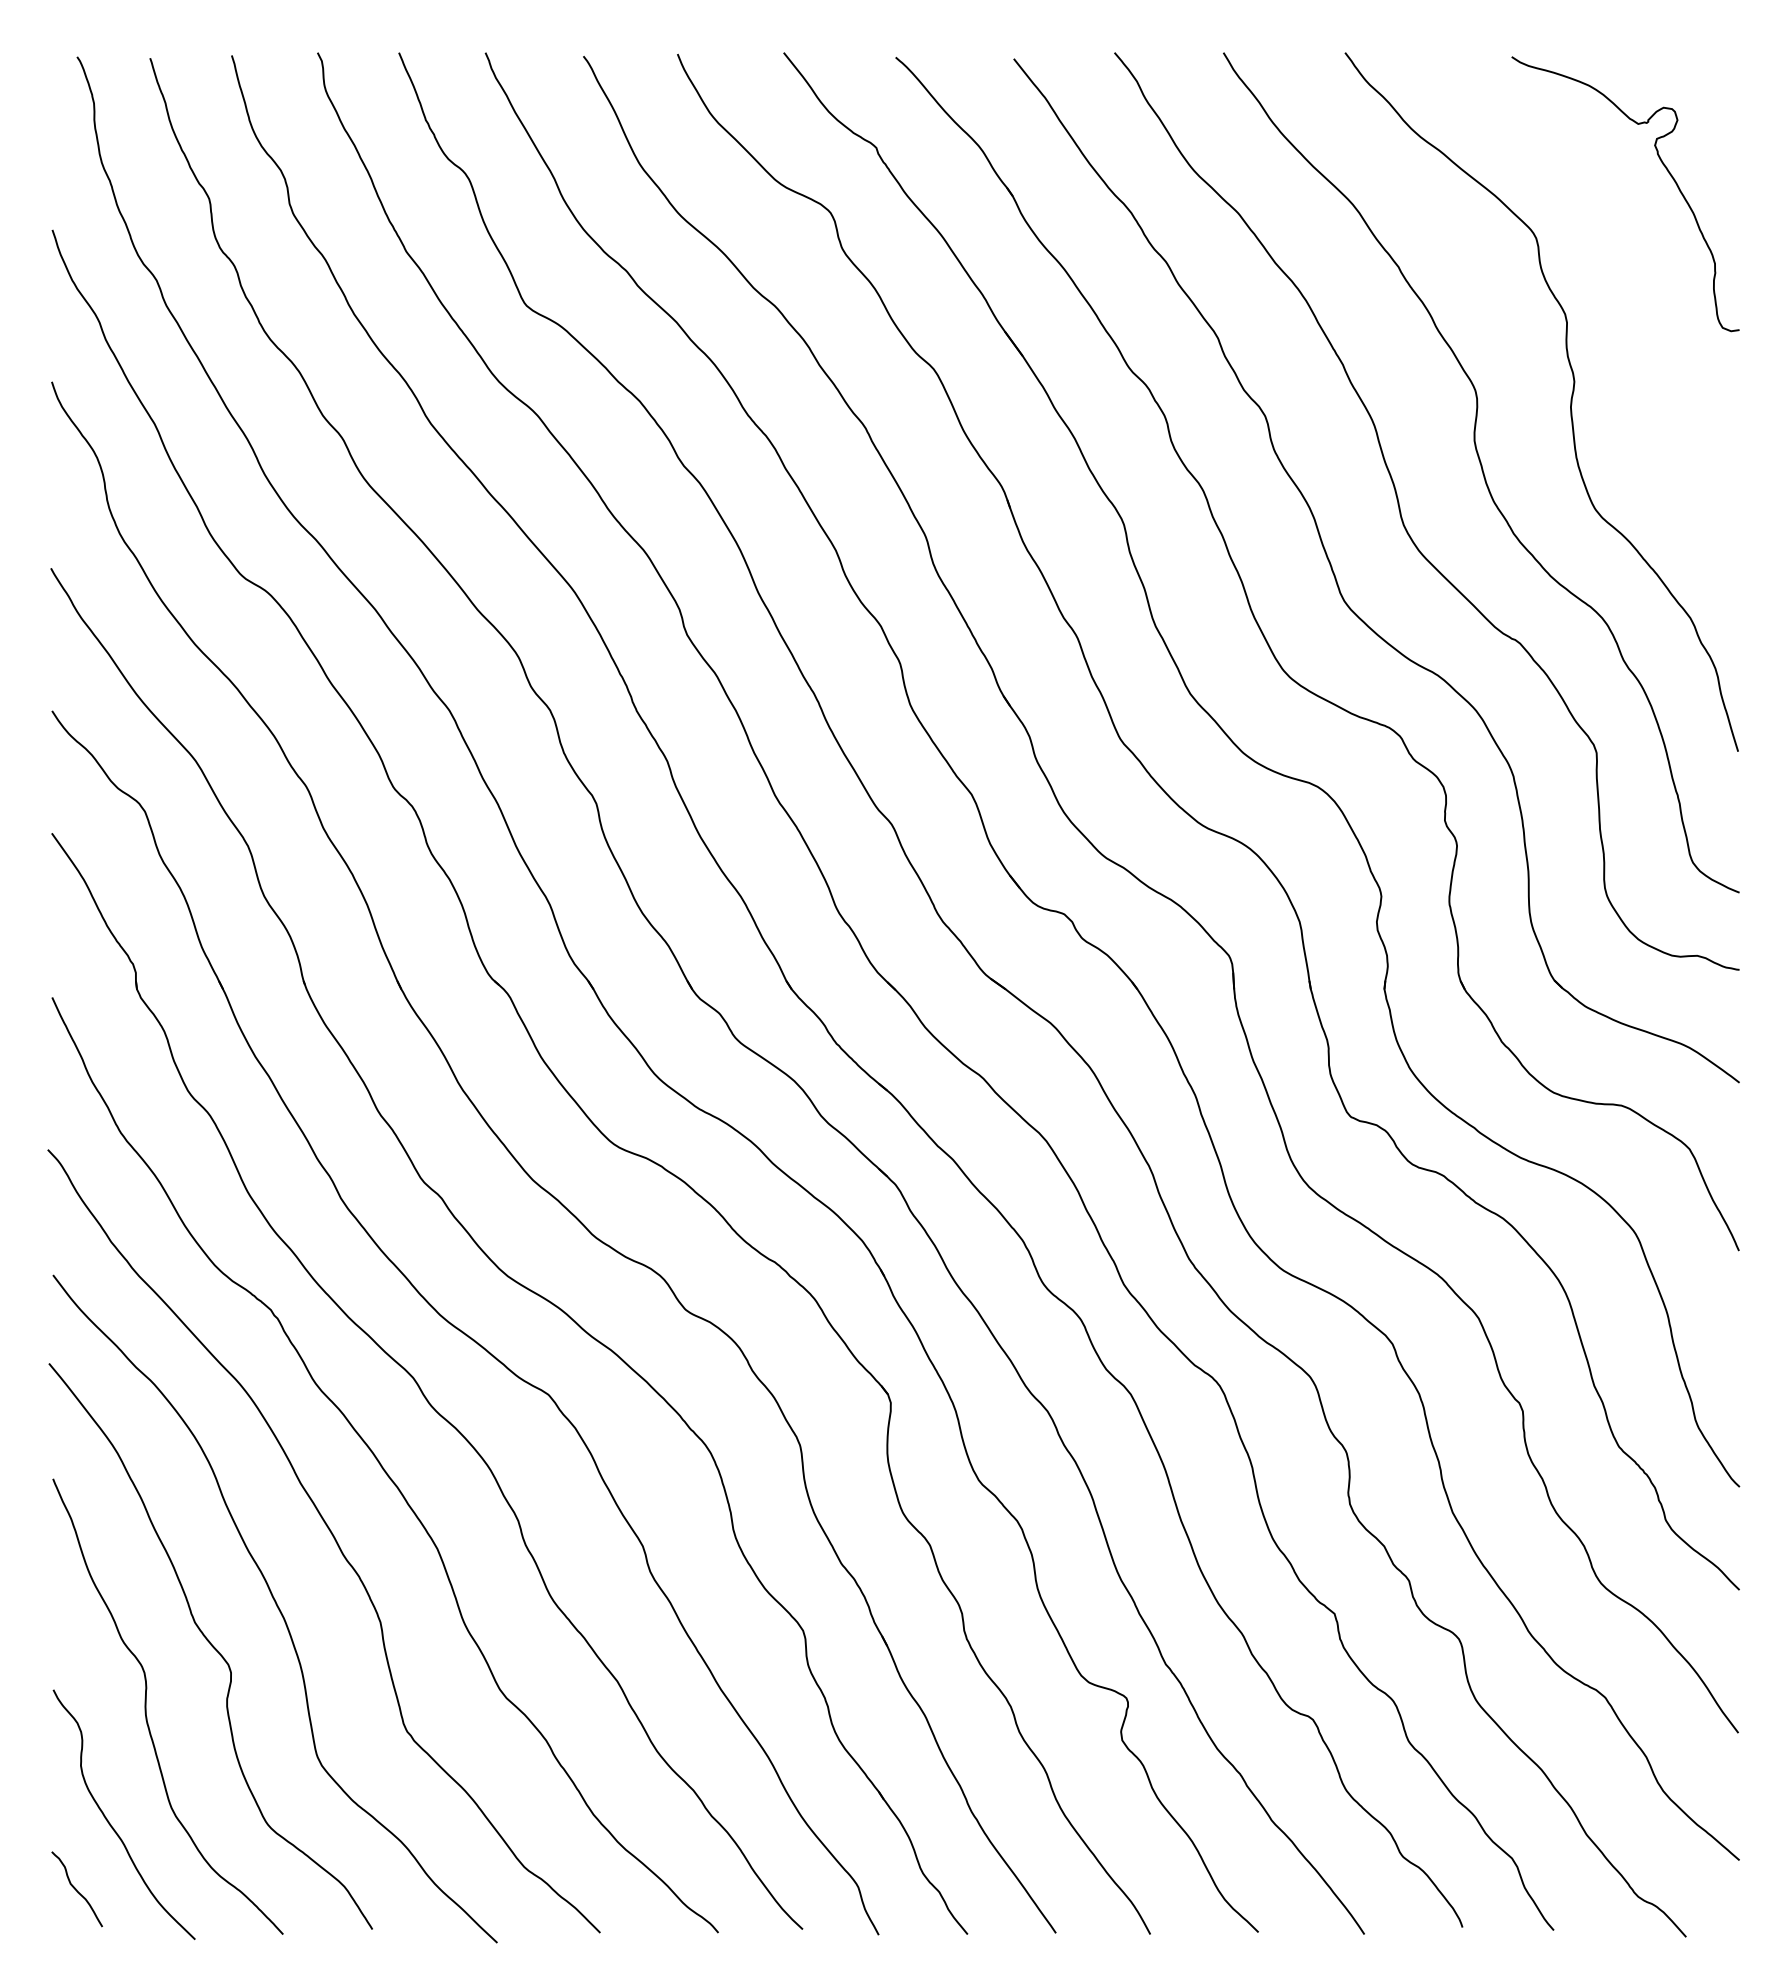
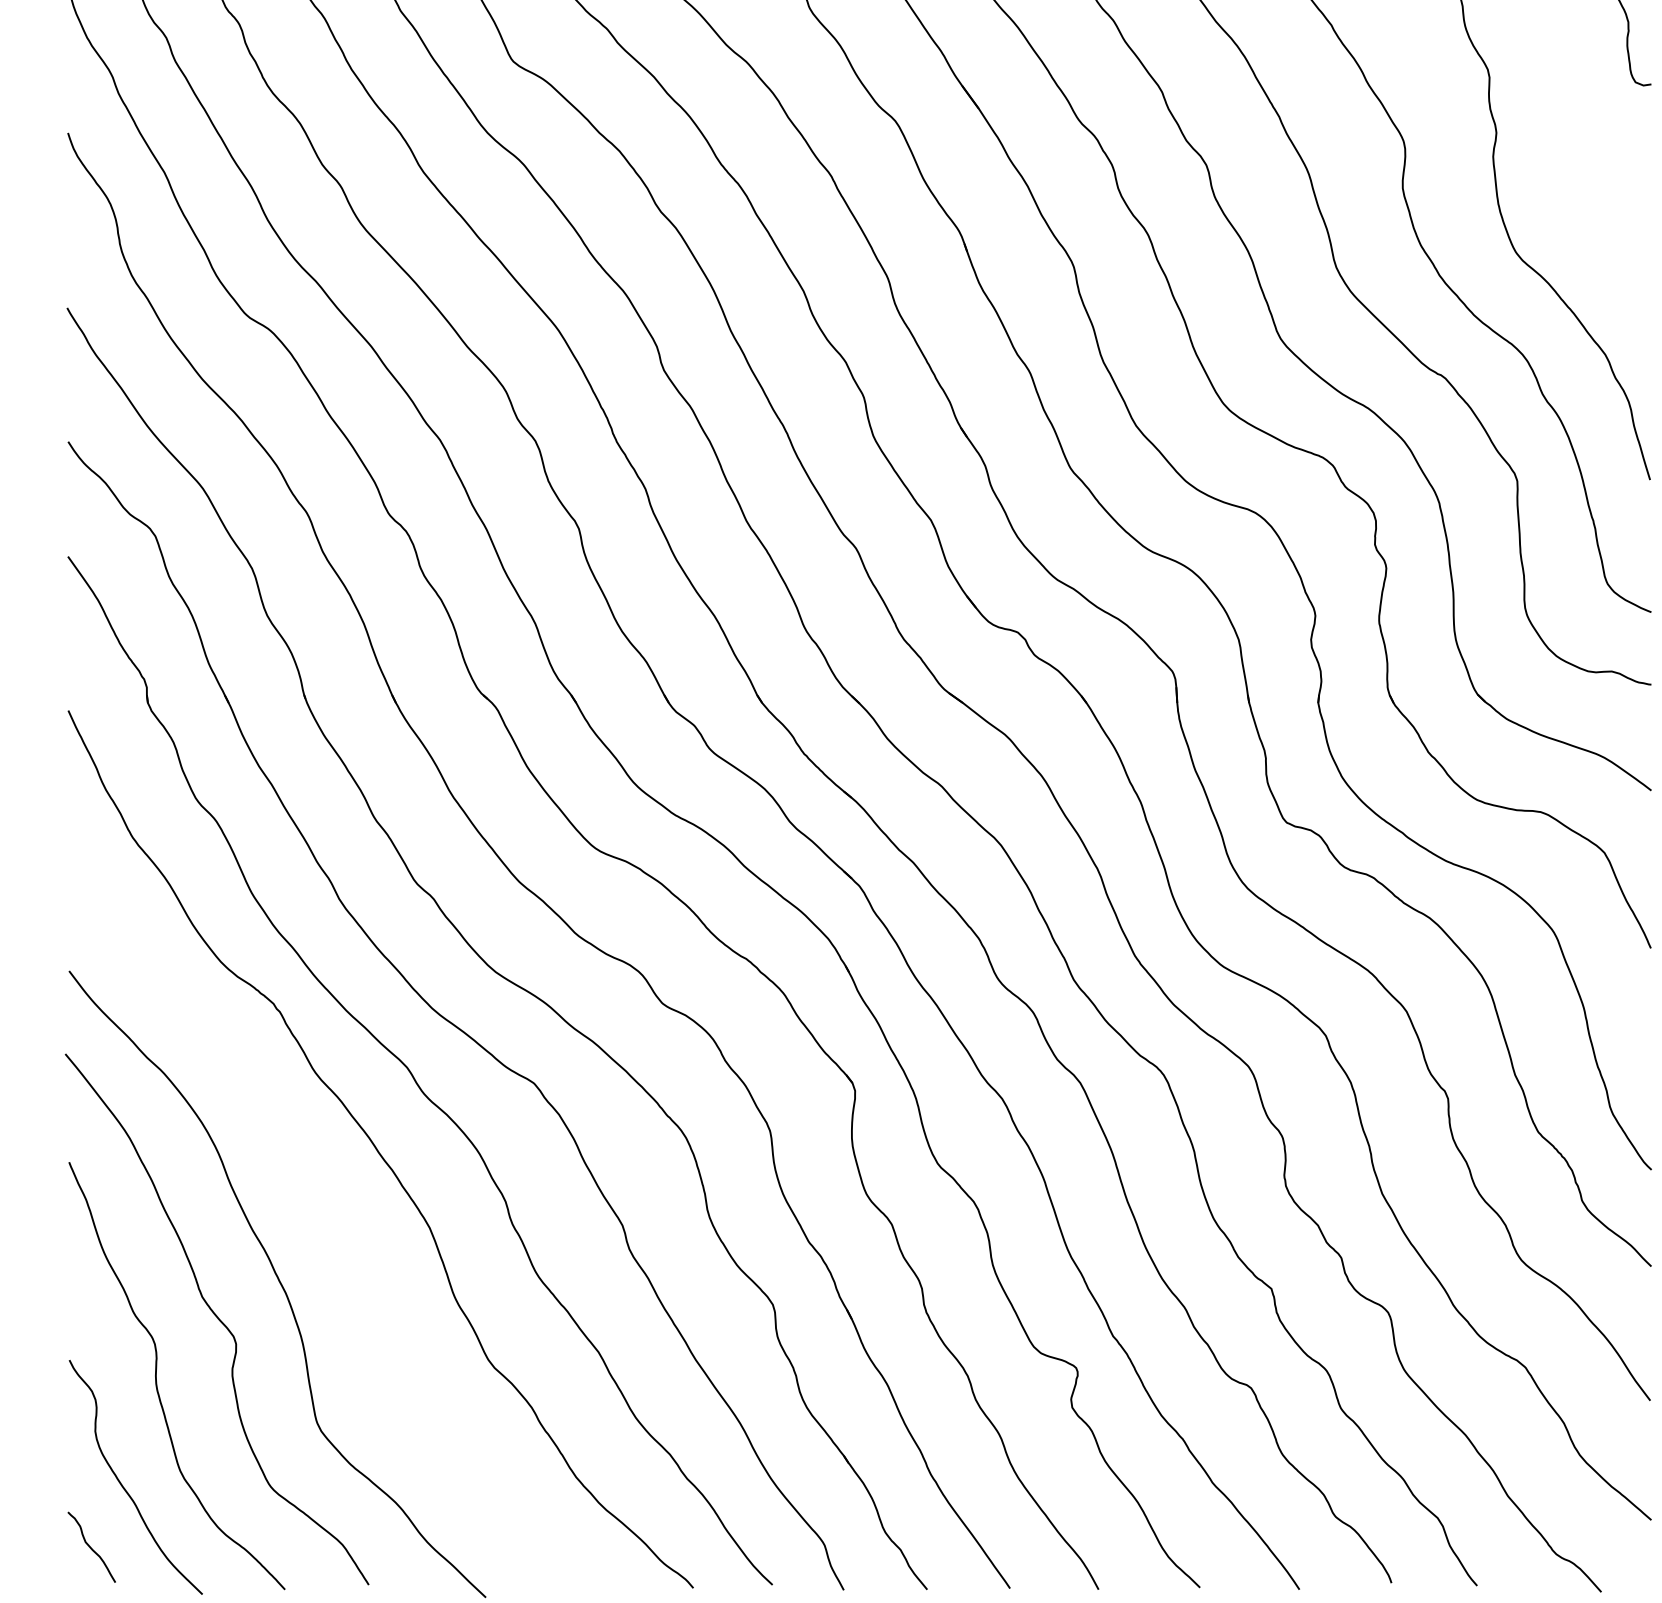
curve: (332, 1536) -> (331, 1216), removed

